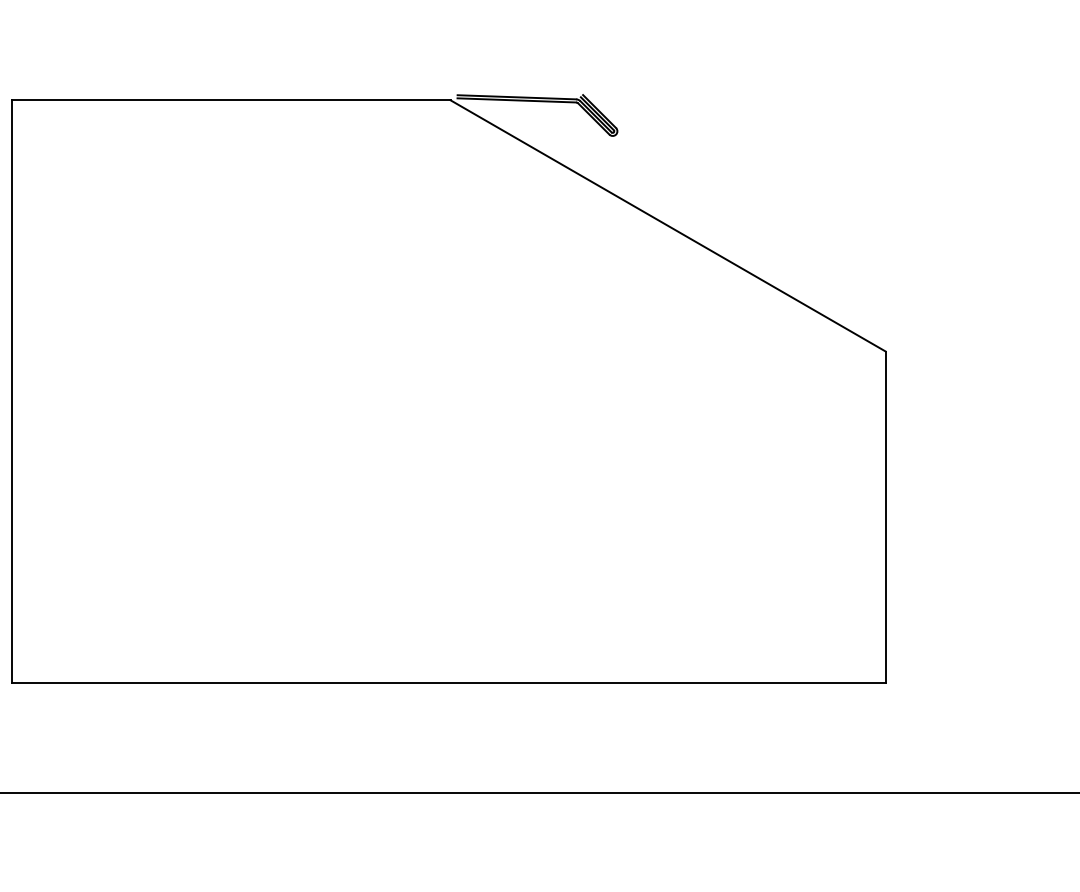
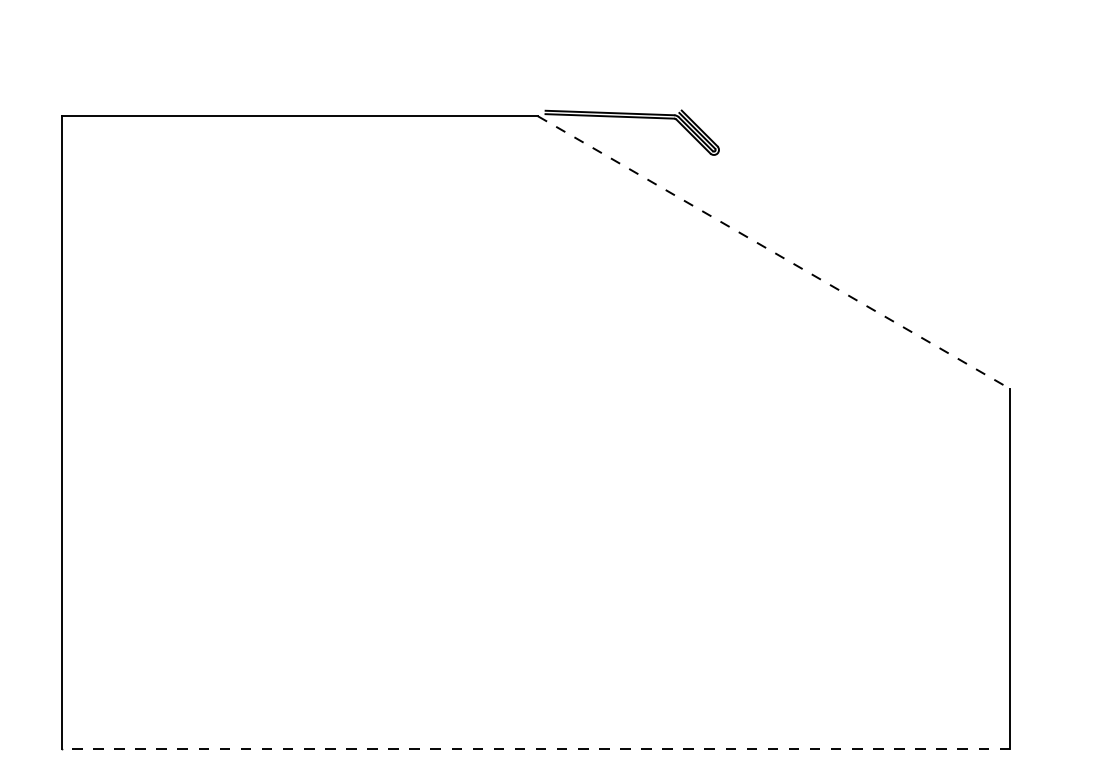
line: (668, 226) -> (774, 253), solid -> dashed
line: (448, 683) -> (535, 749), solid -> dashed

